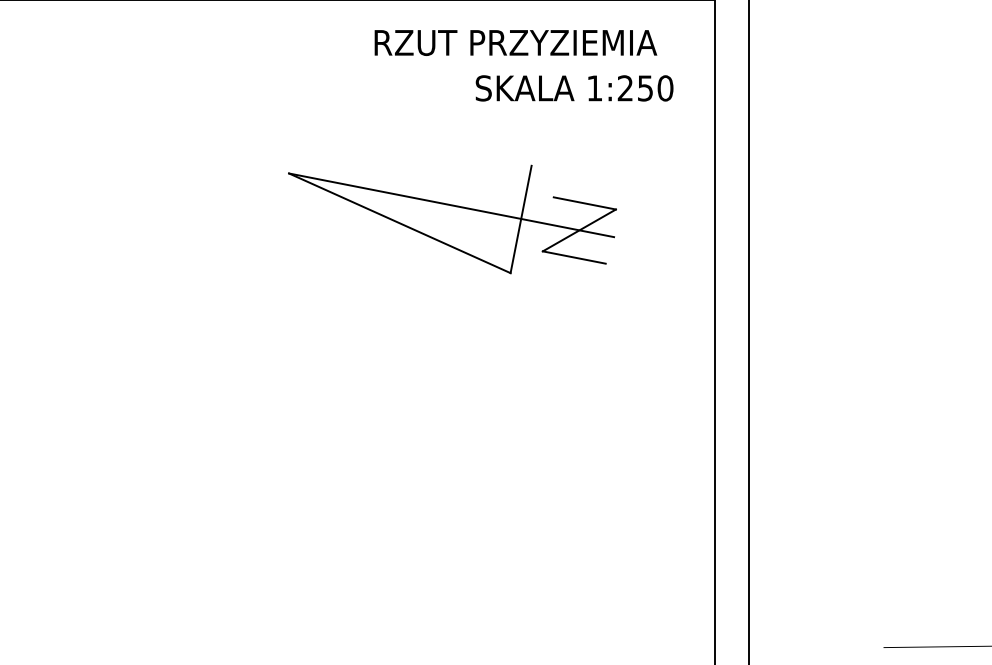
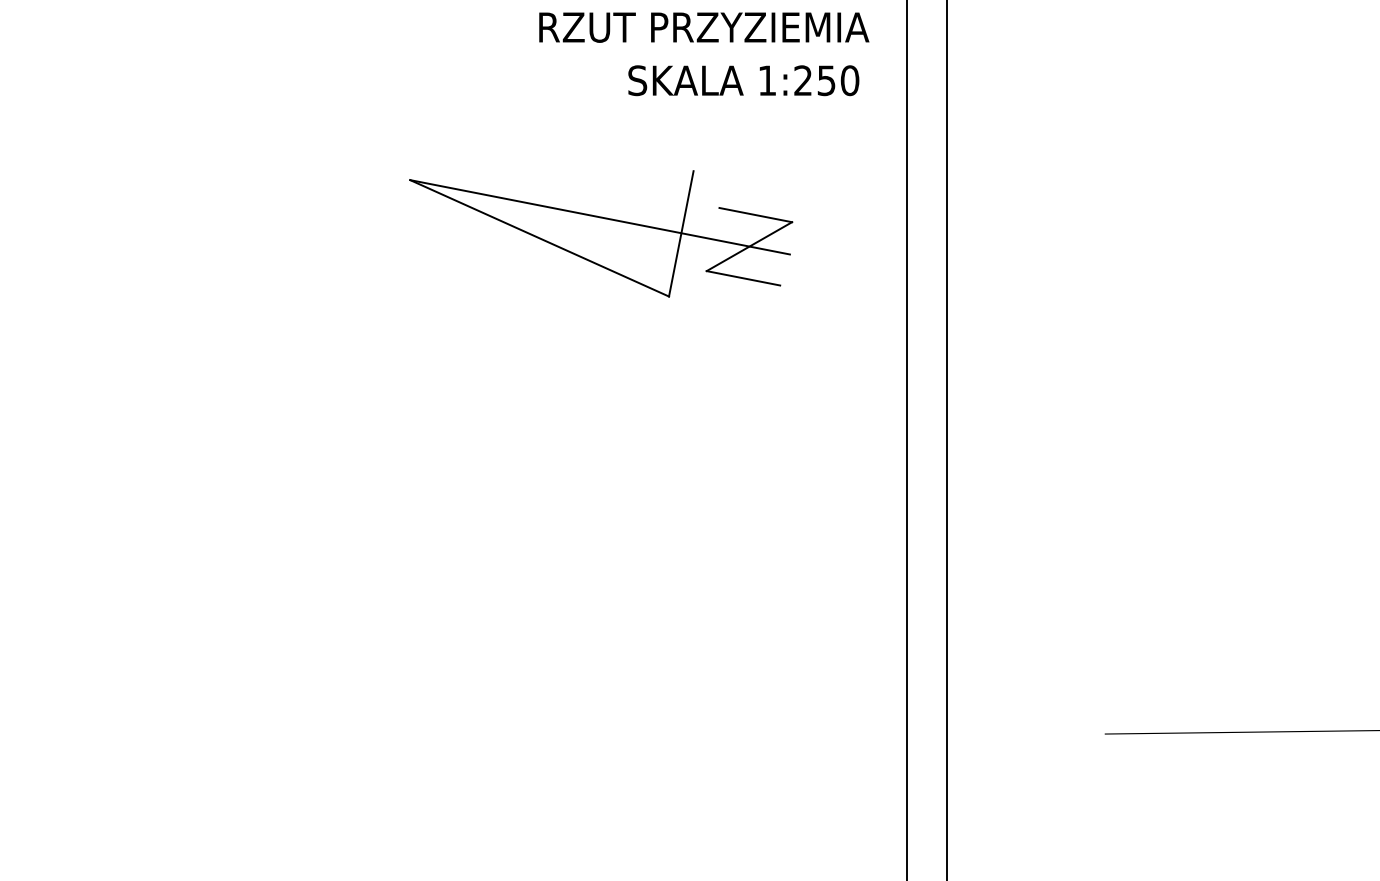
text: (516, 42) -> (704, 27), moved

